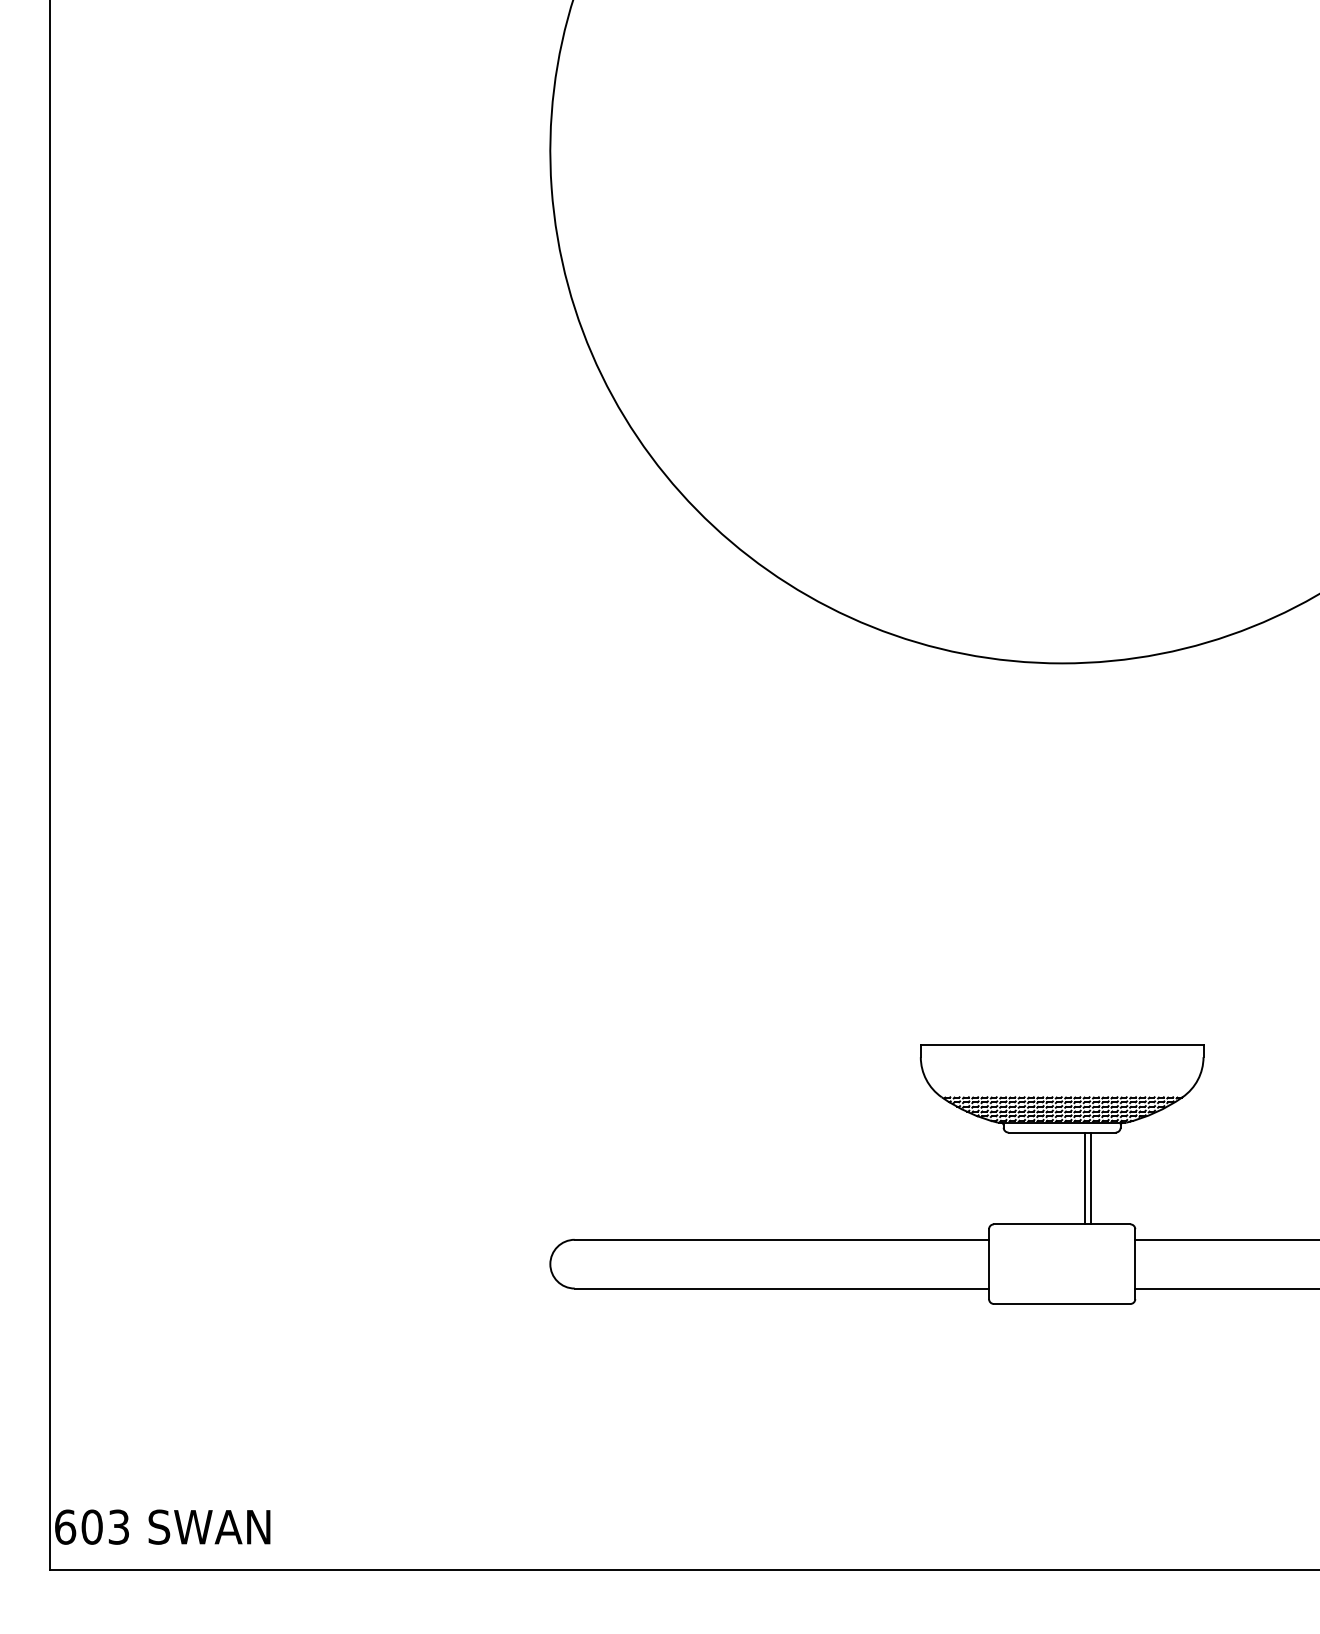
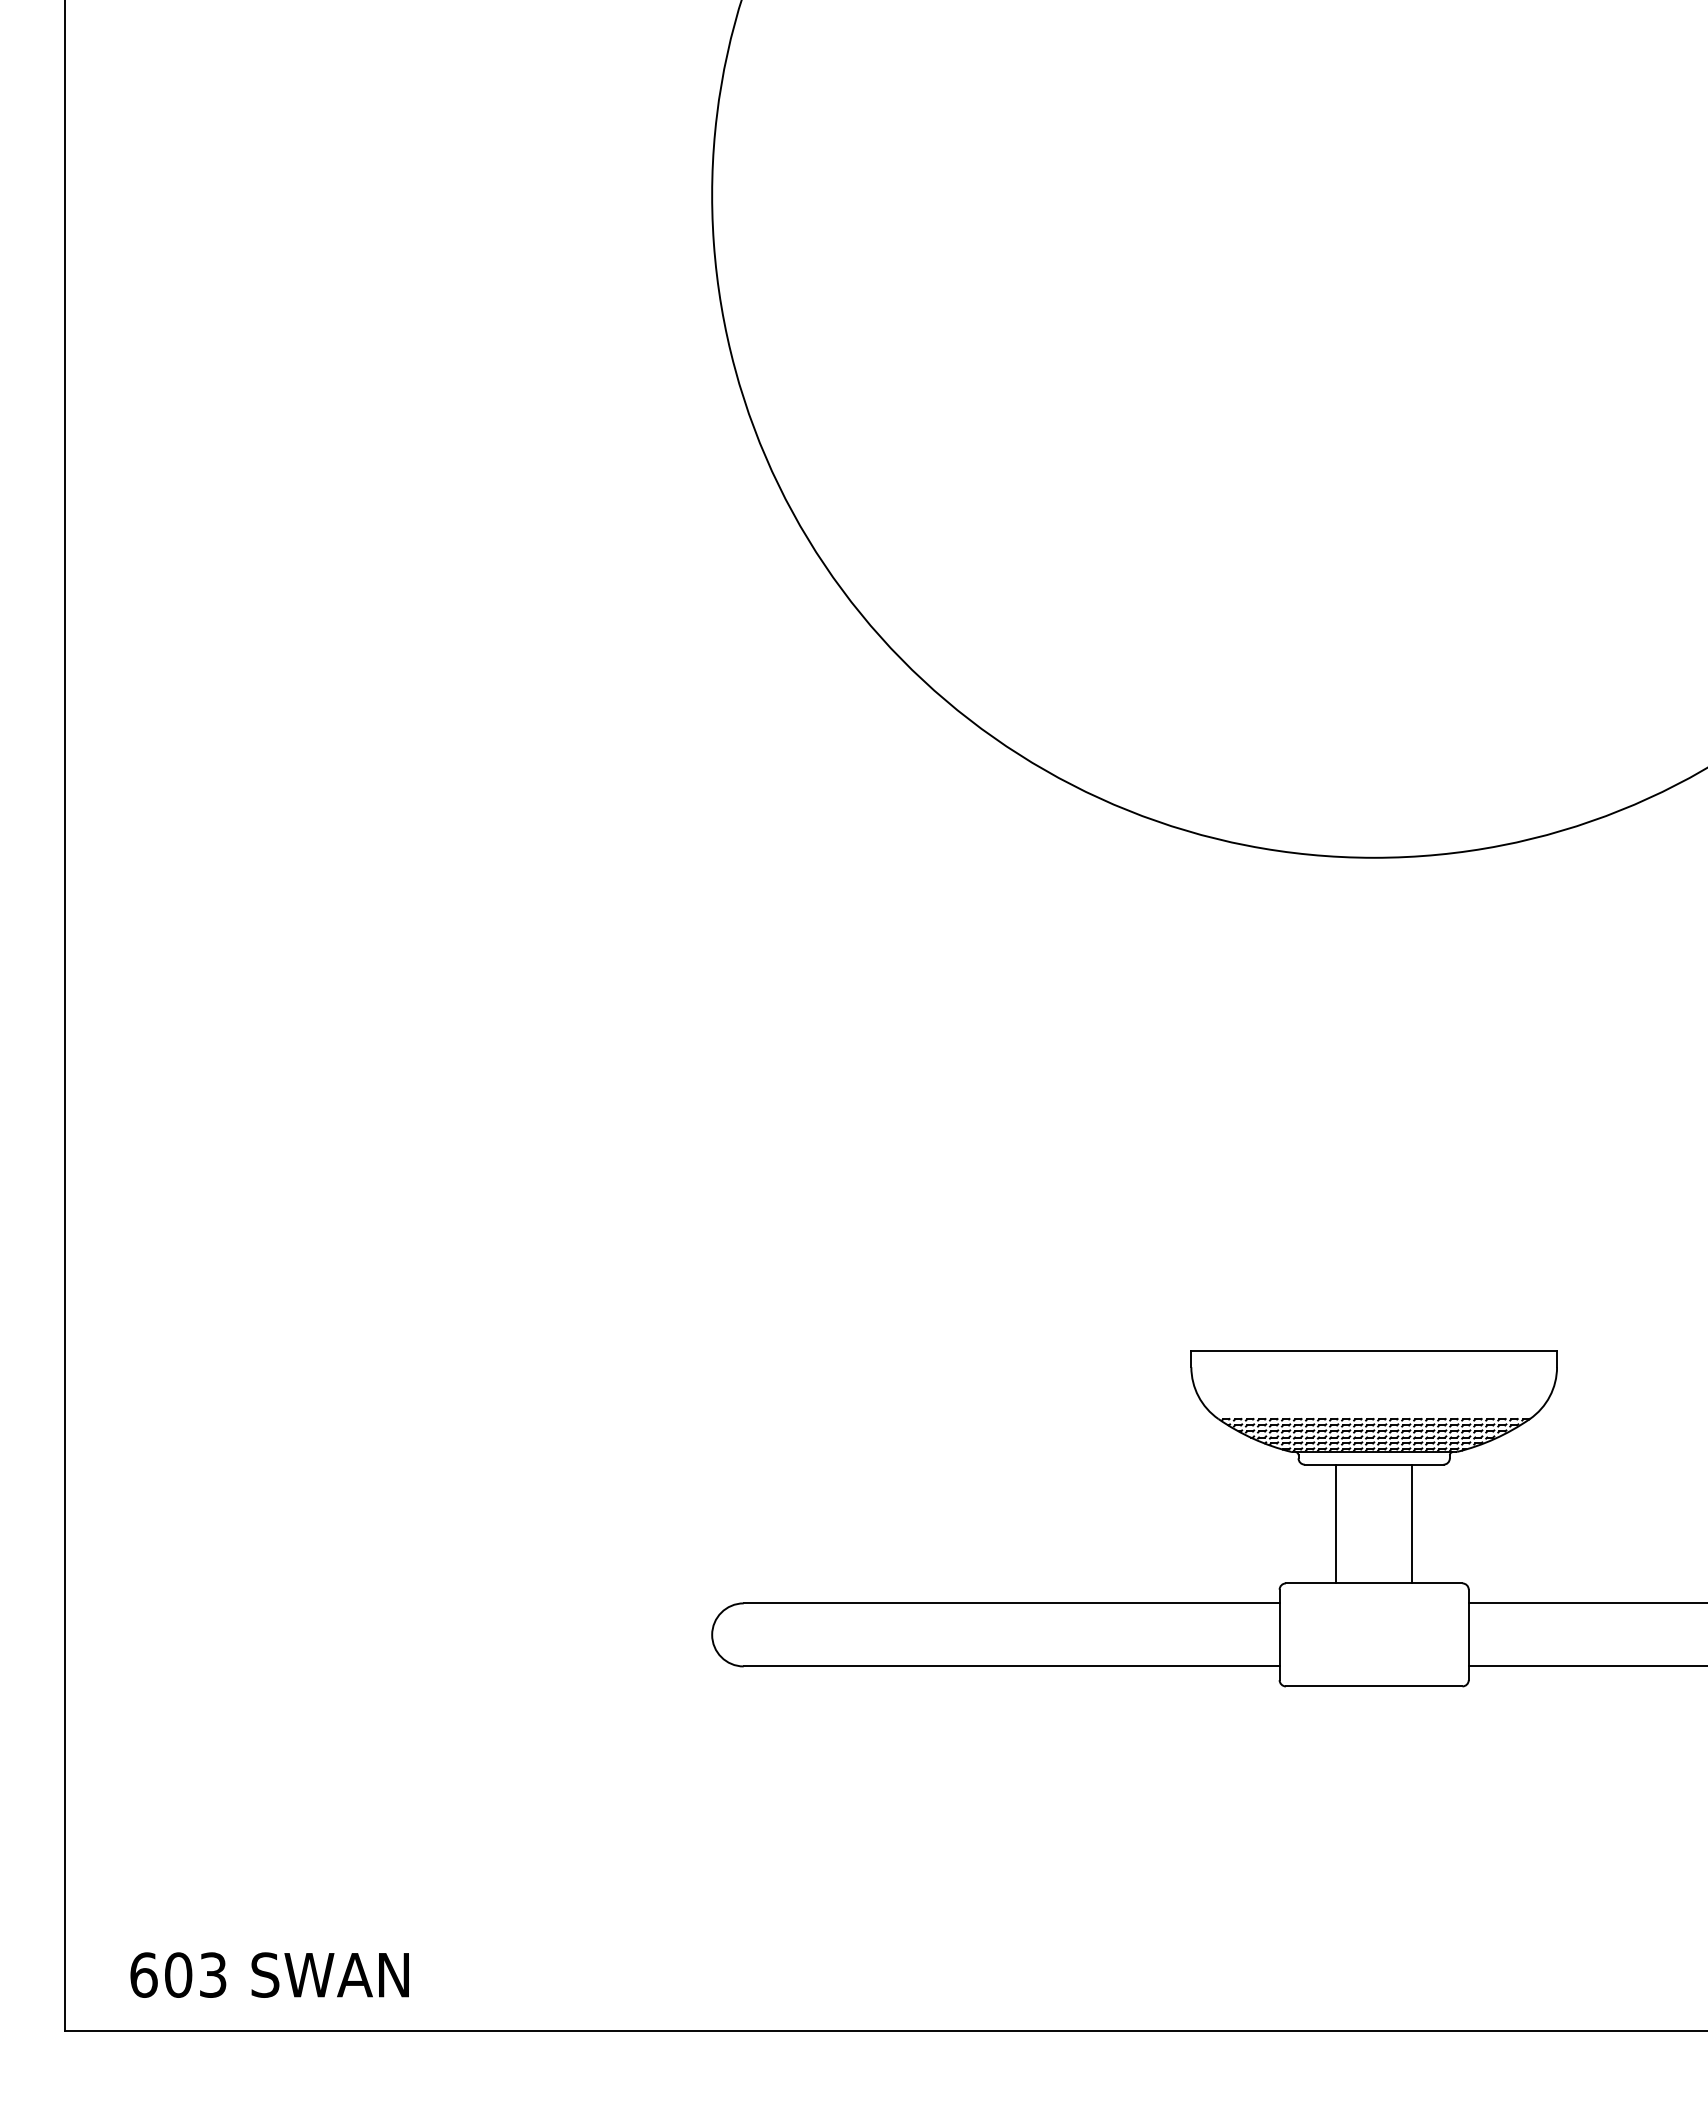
line: (1084, 1178) -> (1336, 1523), moved
text: (162, 1526) -> (269, 1974), moved

